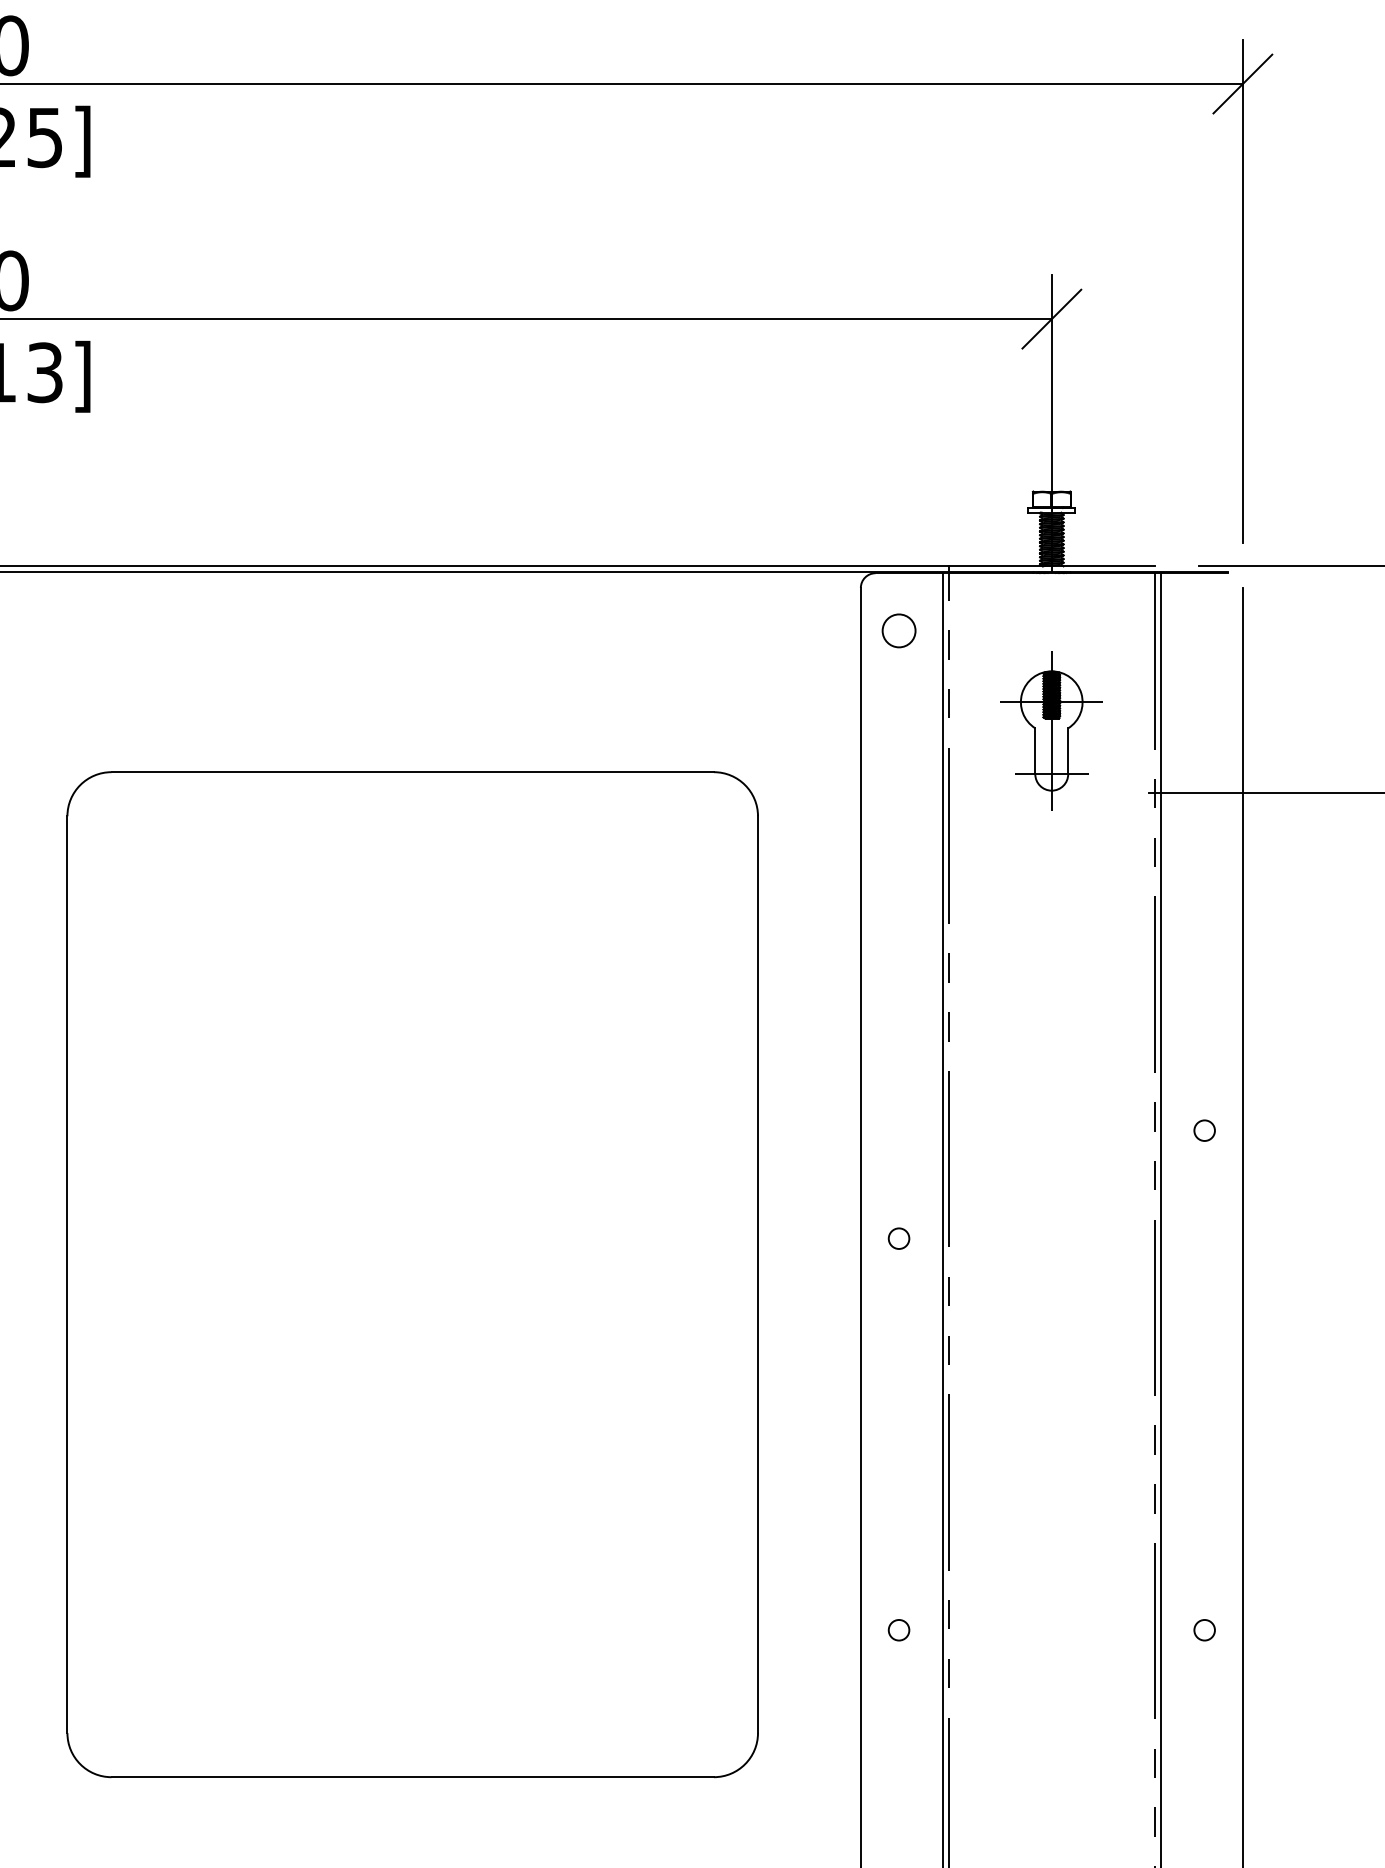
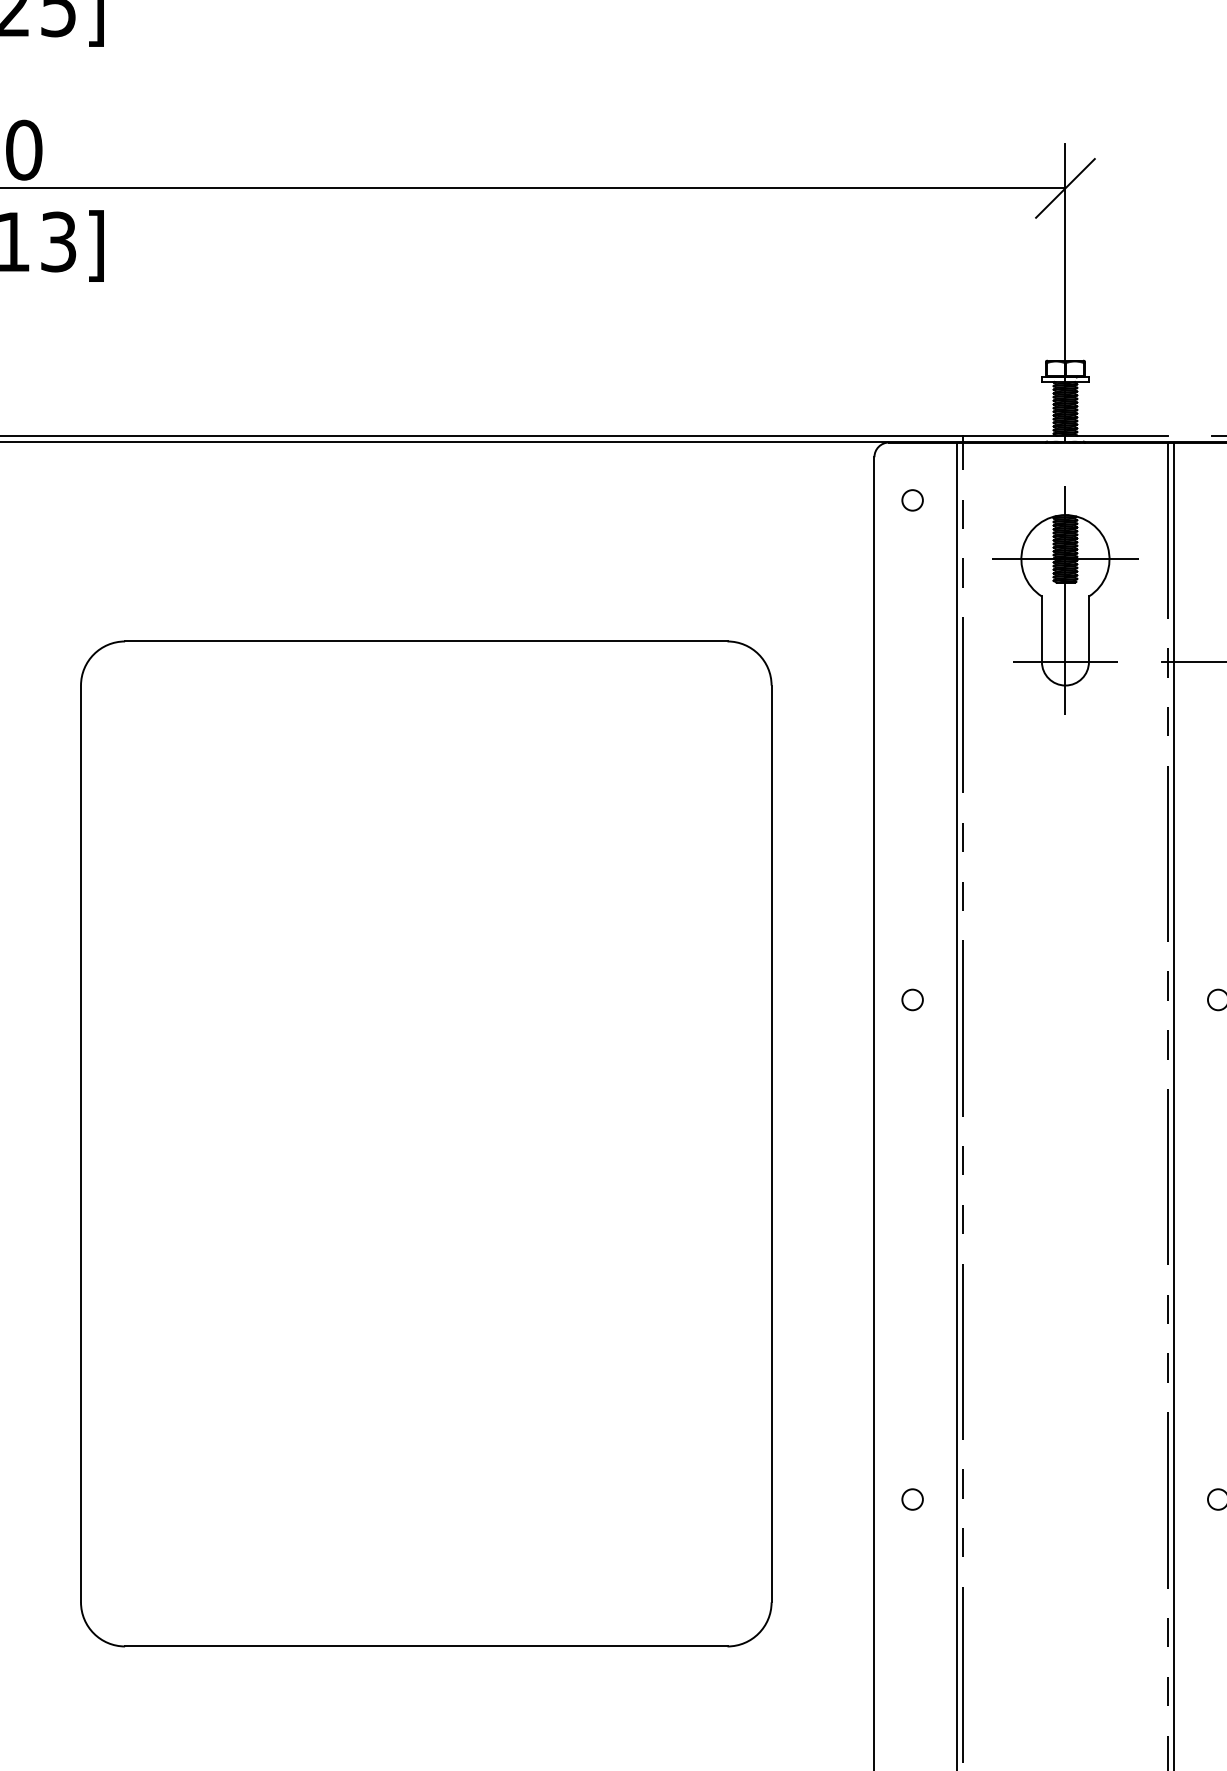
circle: (898, 631) -> (912, 500), size x0.62
part: (1051, 730) -> (1065, 599), size x1.43
circle: (898, 1238) -> (912, 999), moved

